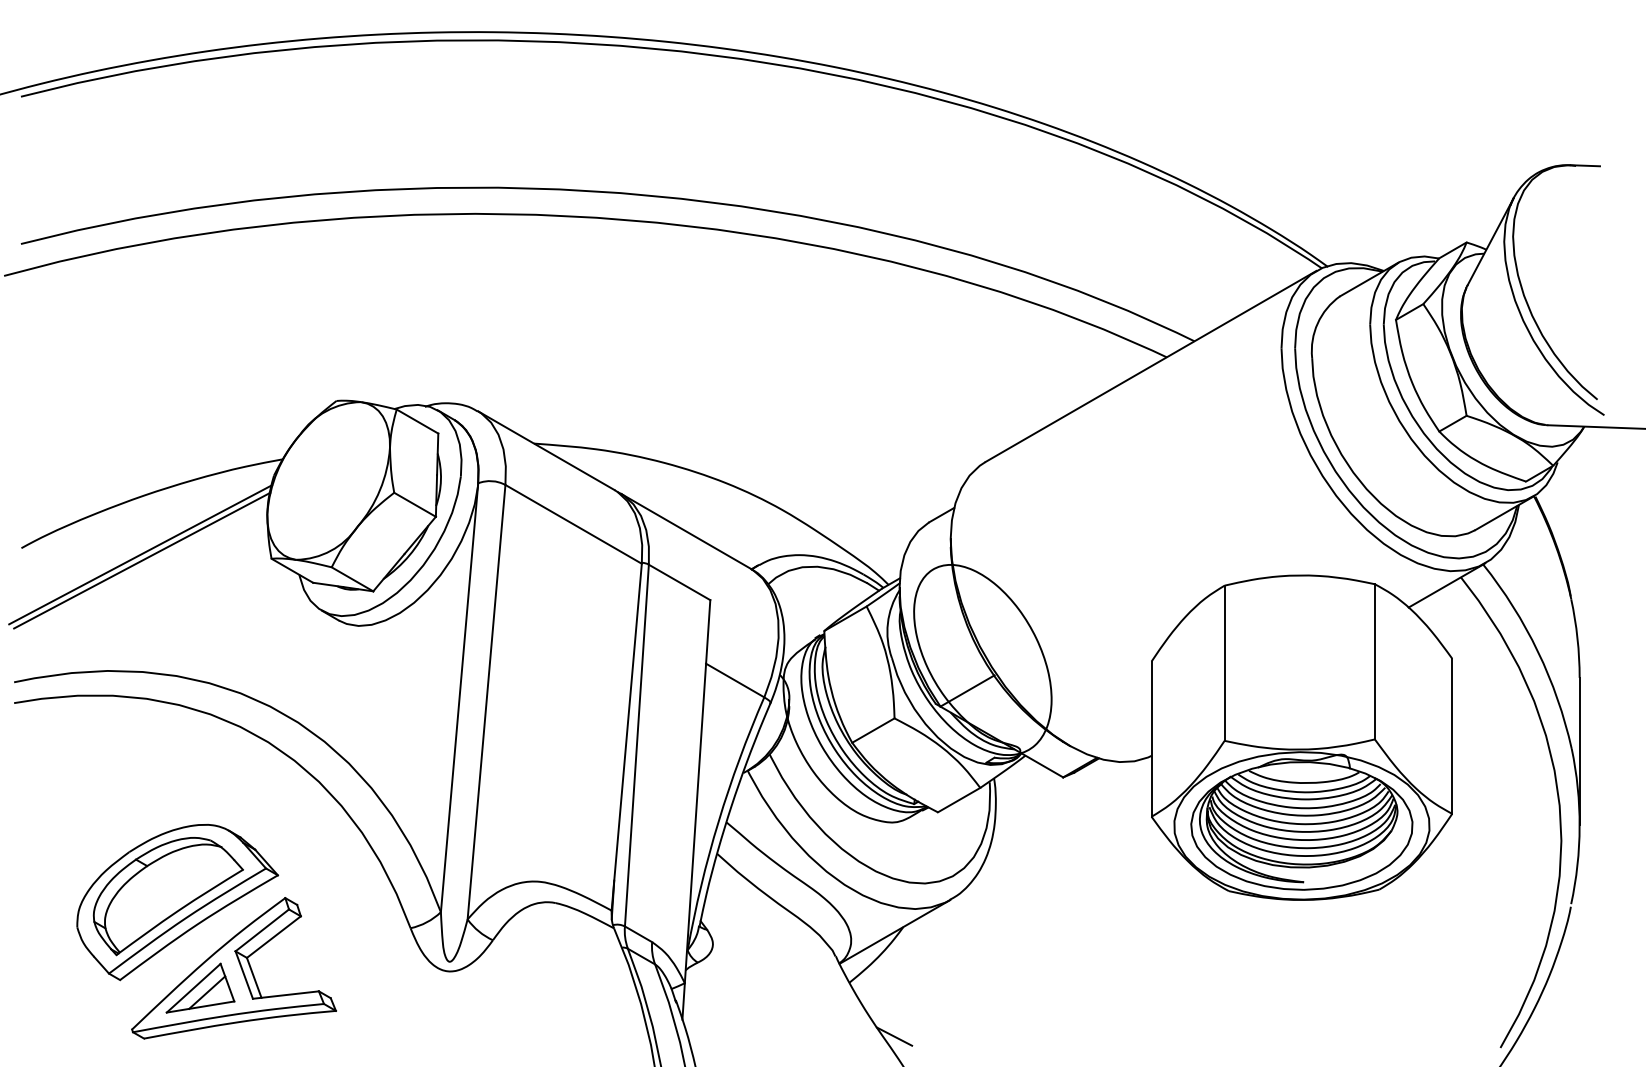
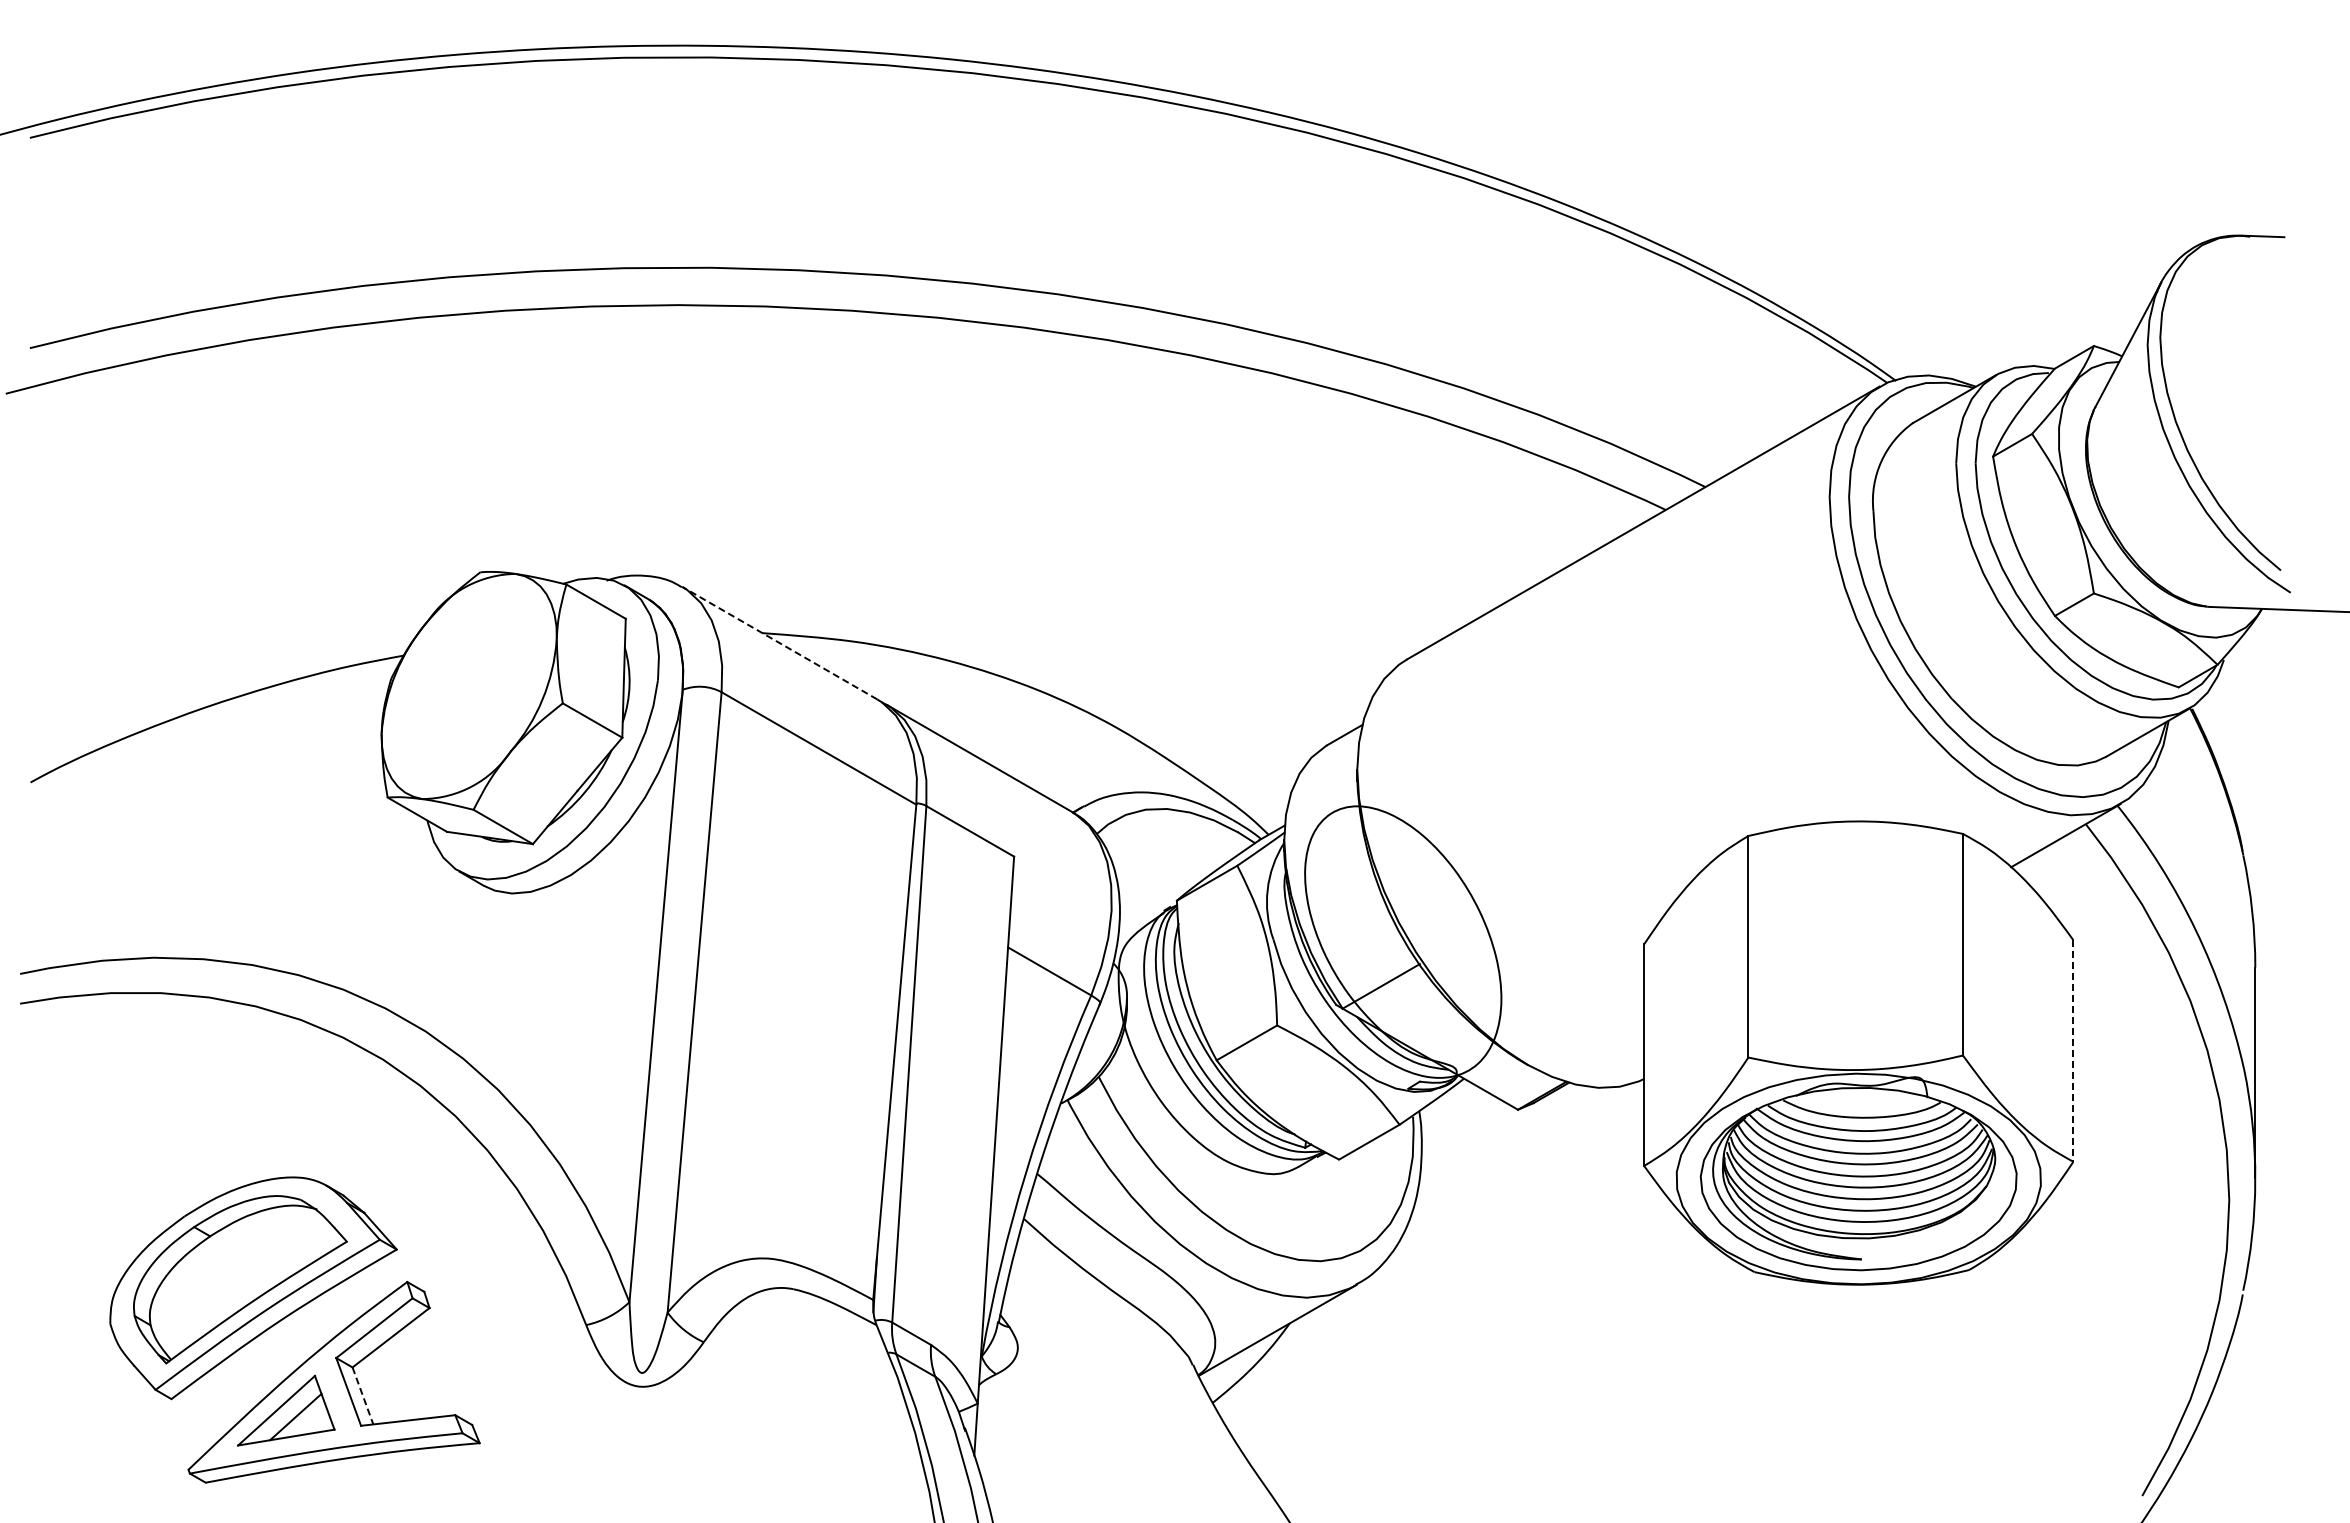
line: (545, 450) -> (779, 642), solid -> dashed
line: (140, 554) -> (200, 791), removed
line: (142, 560) -> (203, 800), removed
line: (1452, 736) -> (2073, 1051), solid -> dashed
line: (254, 978) -> (363, 1396), solid -> dashed
line: (894, 1036) -> (1276, 1479), removed

